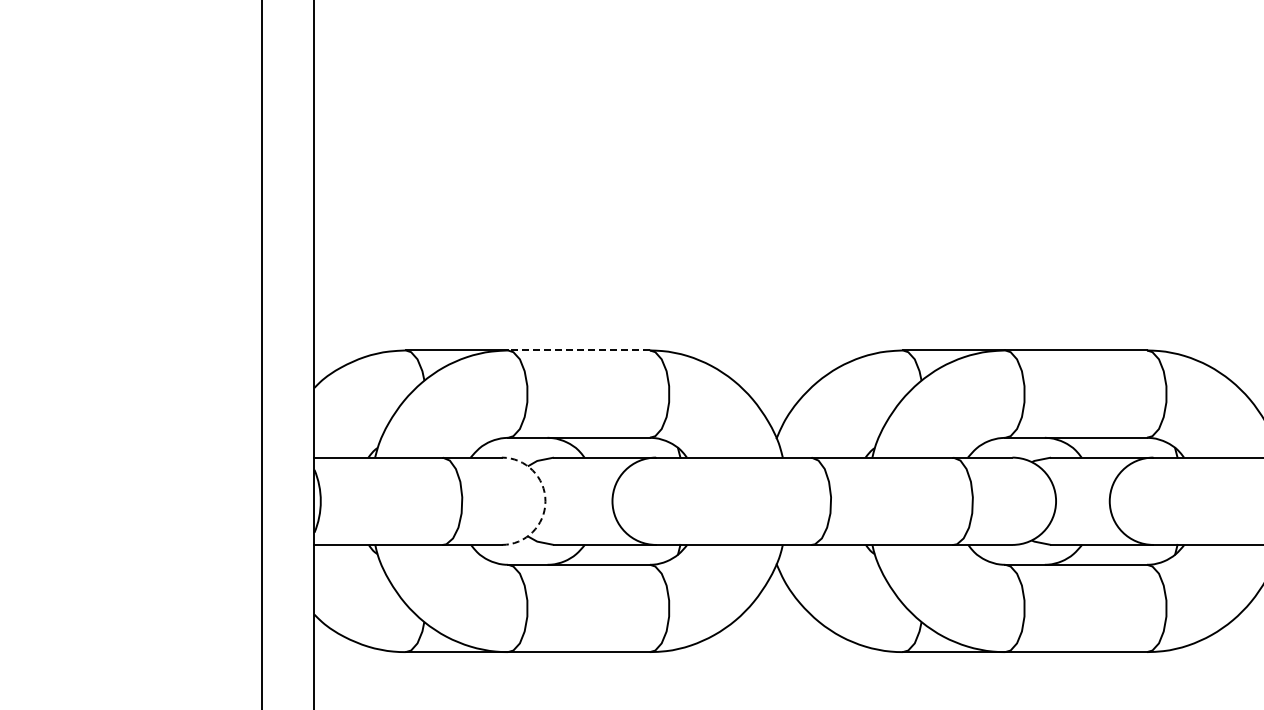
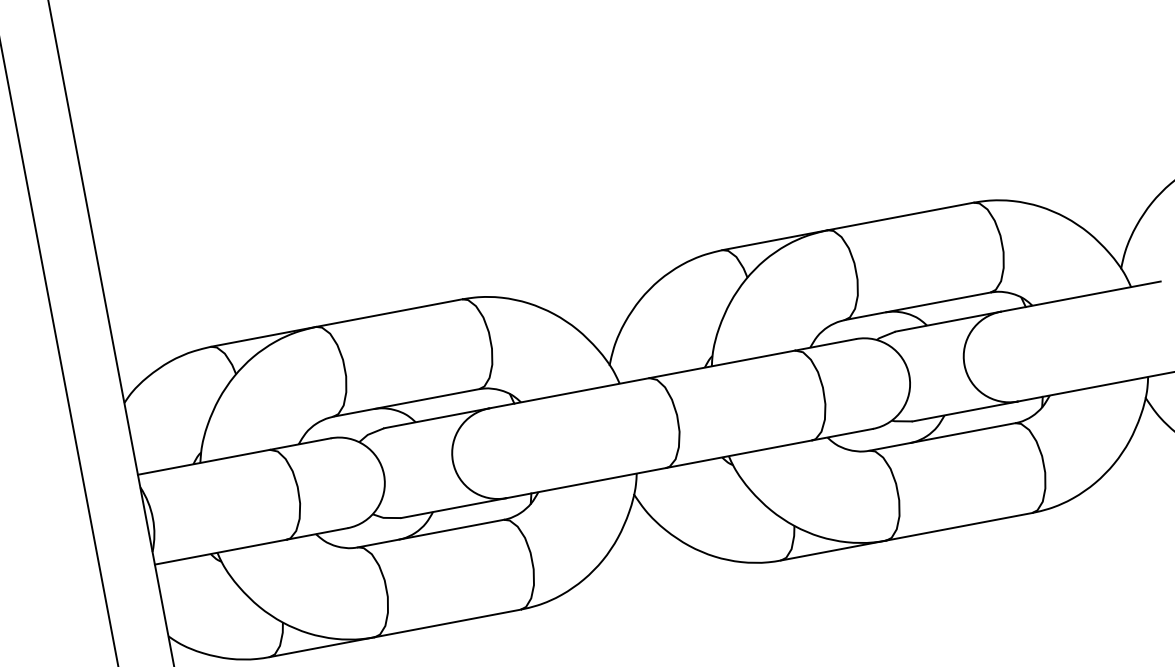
line: (578, 350) -> (388, 313), dashed -> solid
arc: (545, 501) -> (384, 475), dashed -> solid

